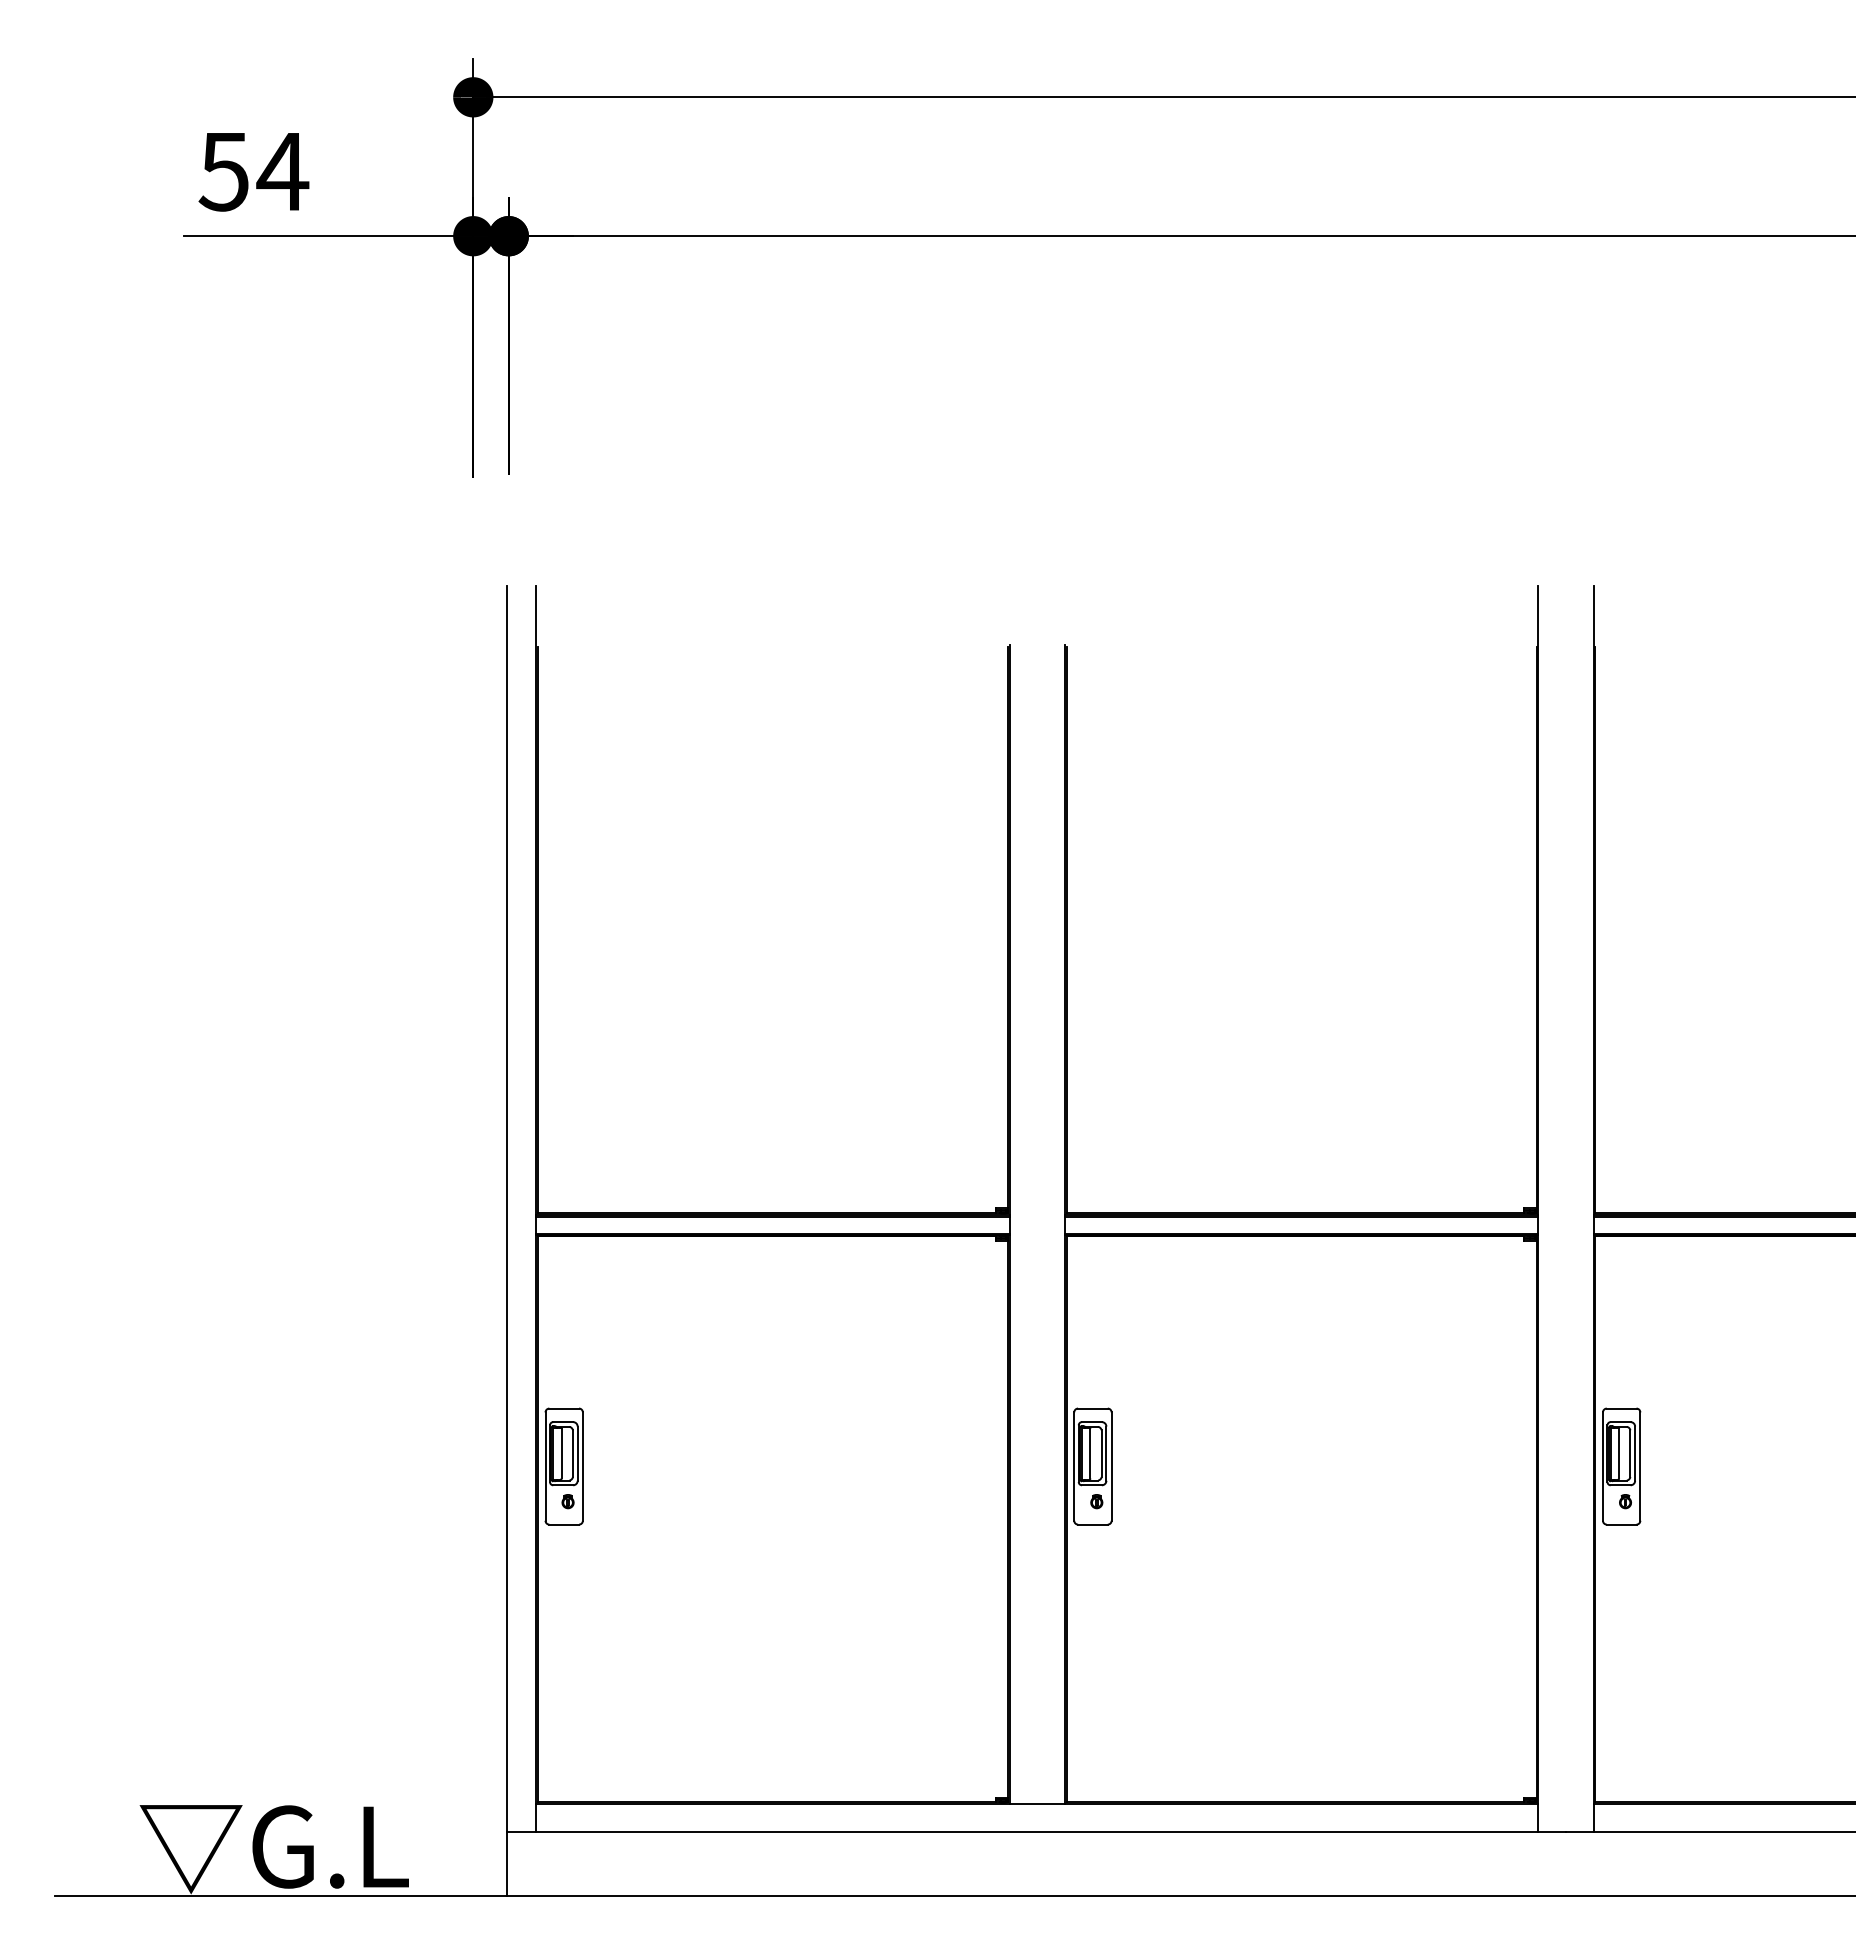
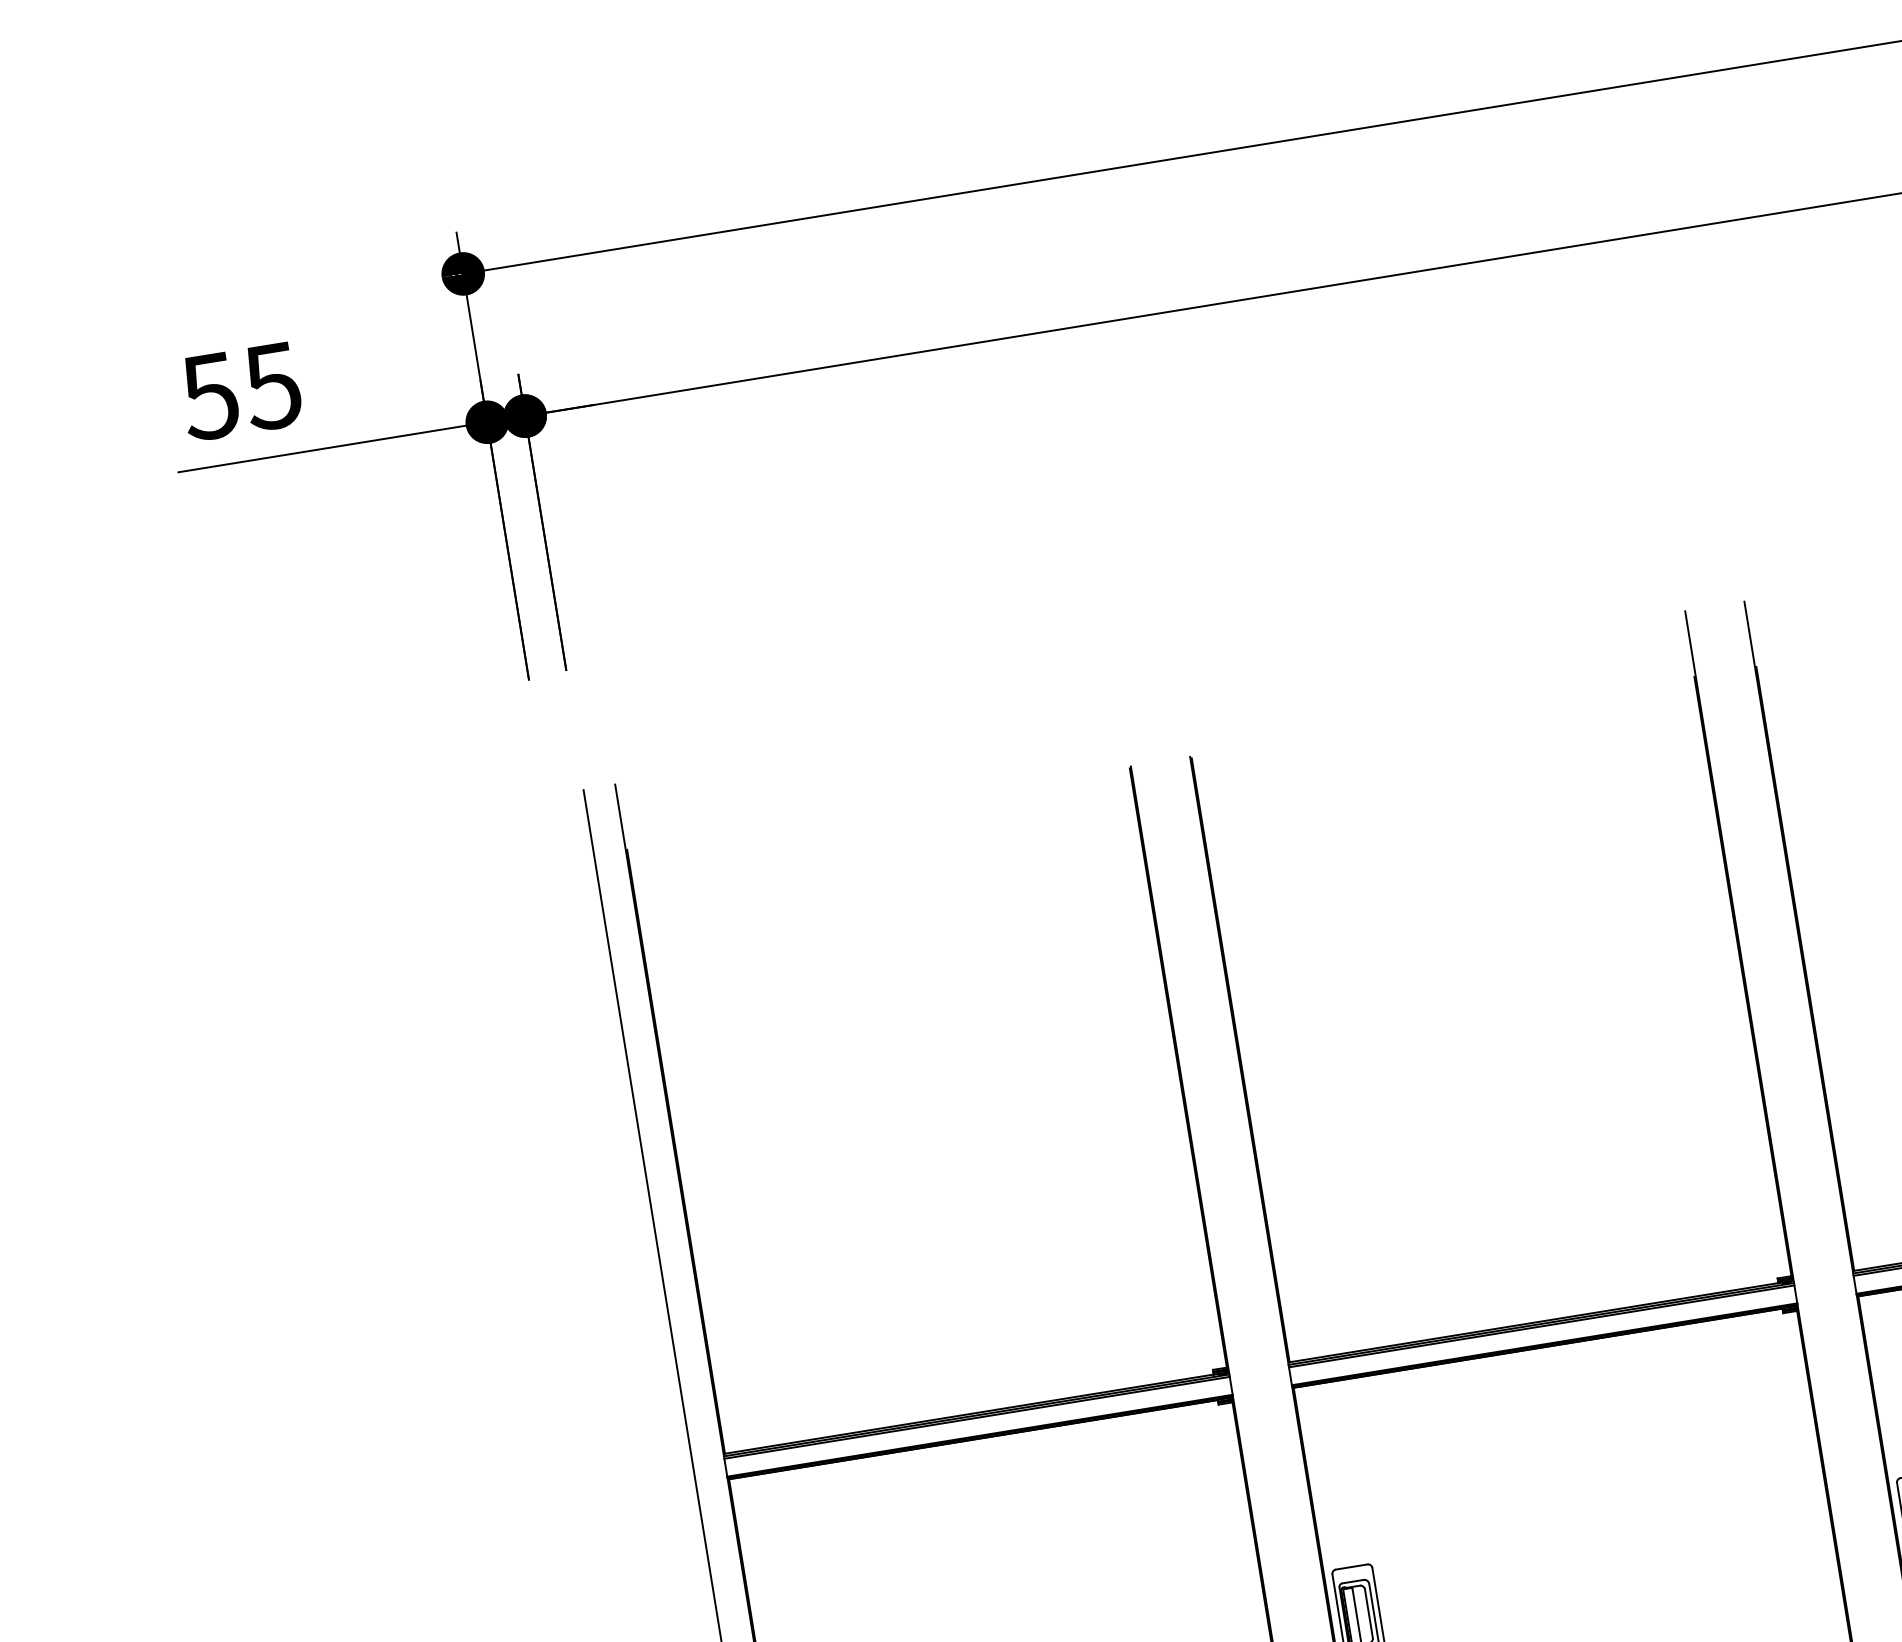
text: (282, 172) -> (272, 387), 54 -> 55

